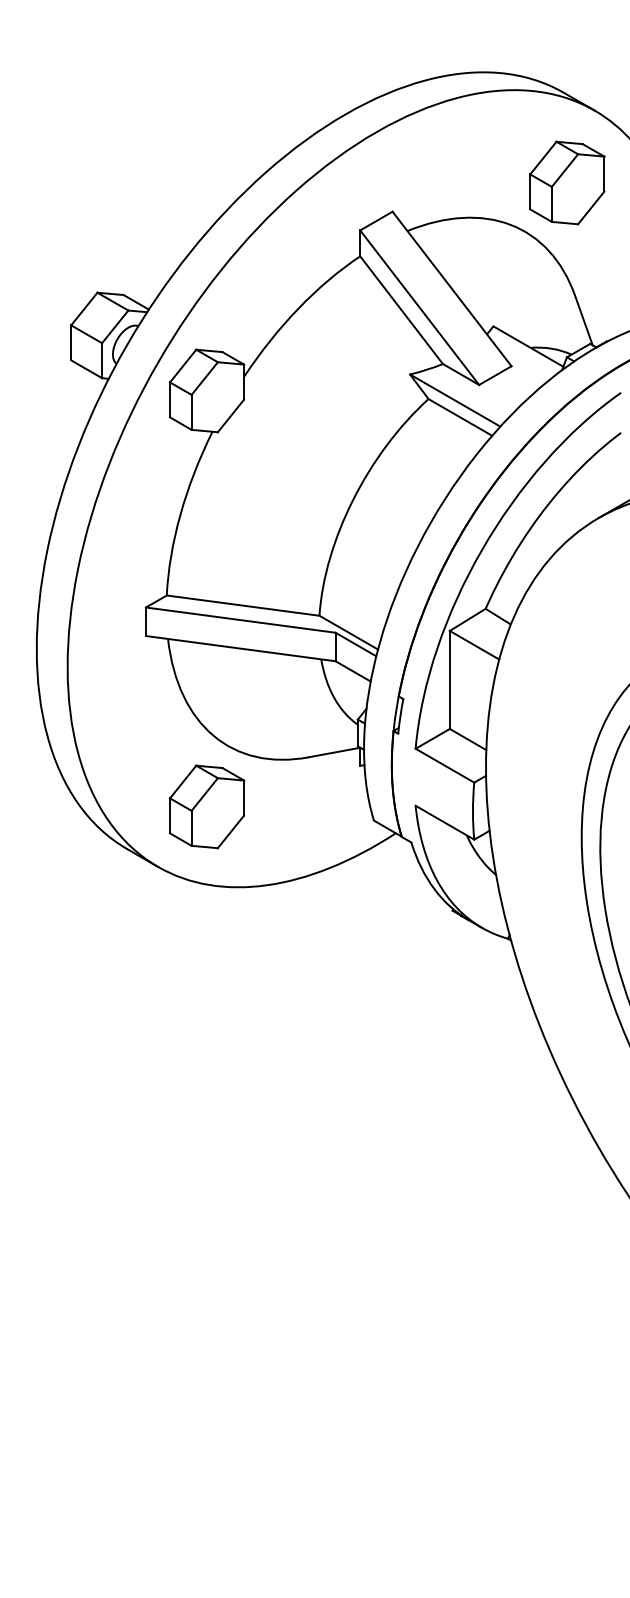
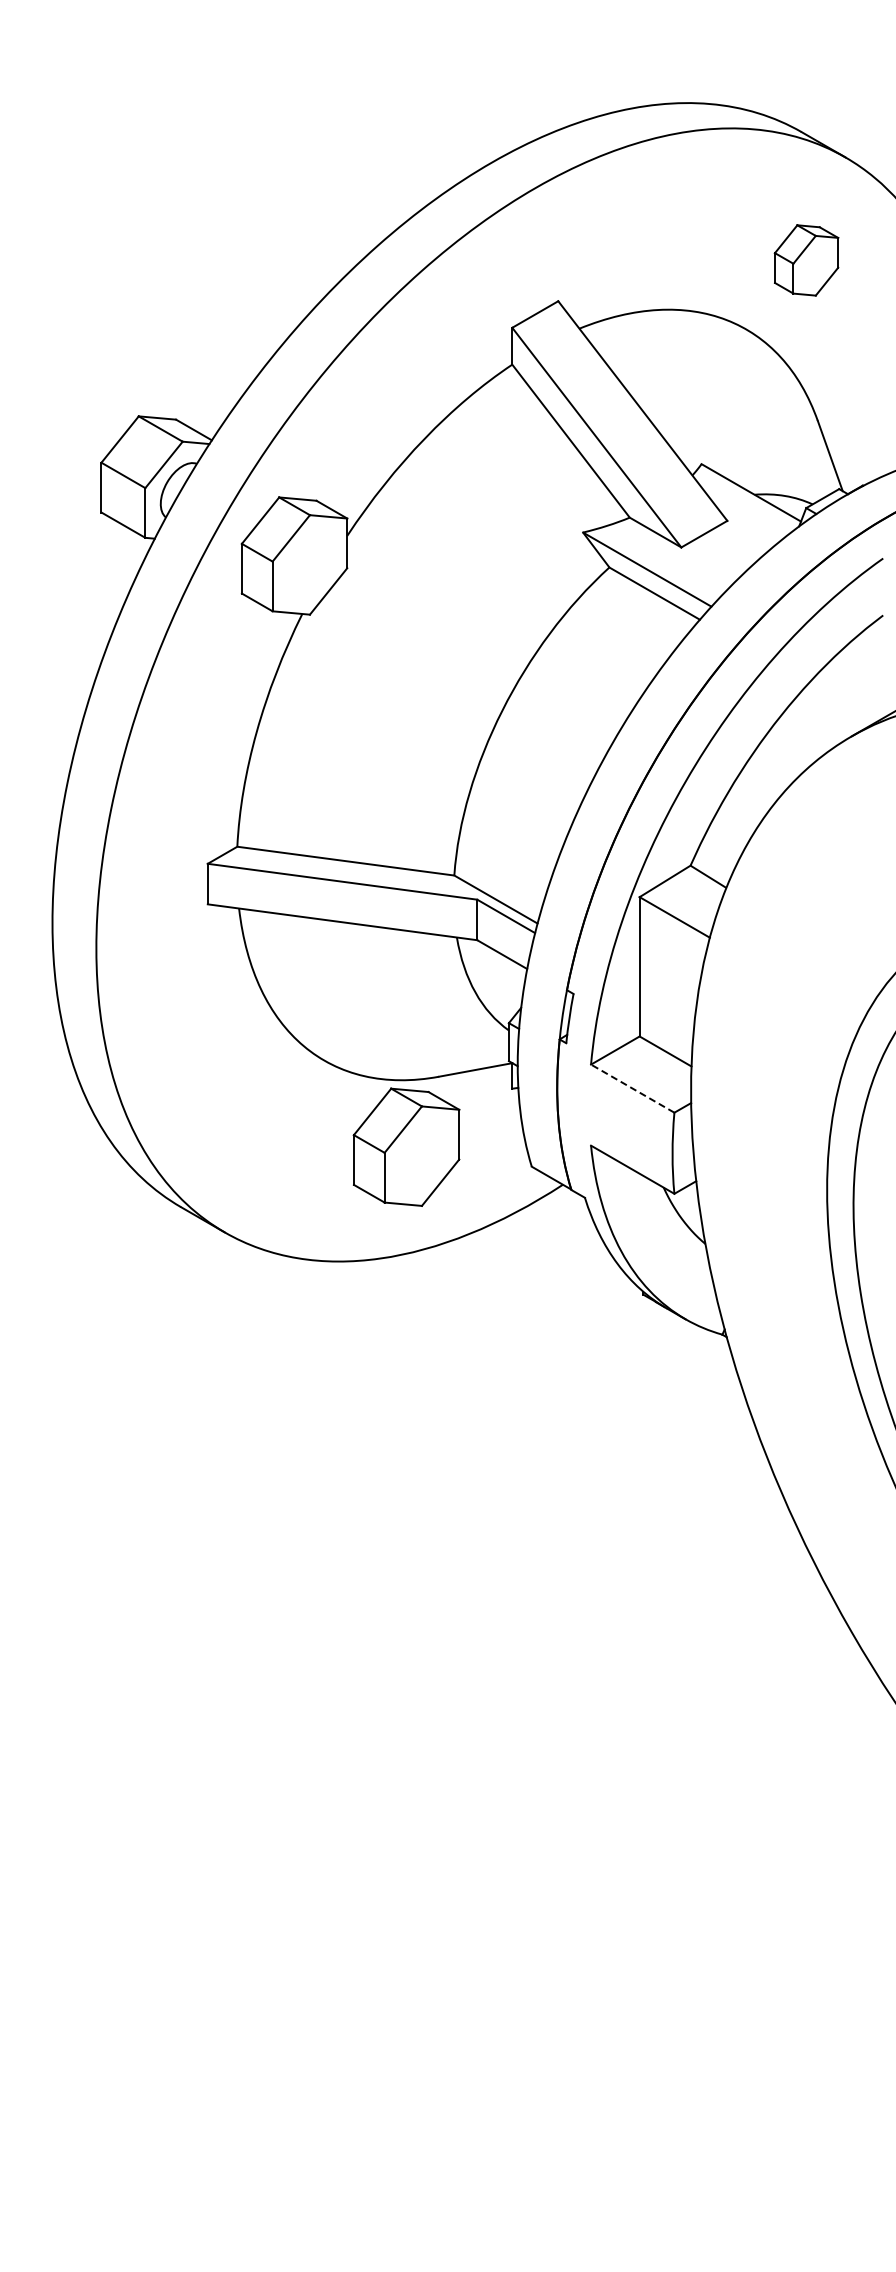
part: (567, 183) -> (806, 260), size x0.6
line: (444, 765) -> (632, 1088), solid -> dashed
part: (207, 806) -> (406, 1146), moved

